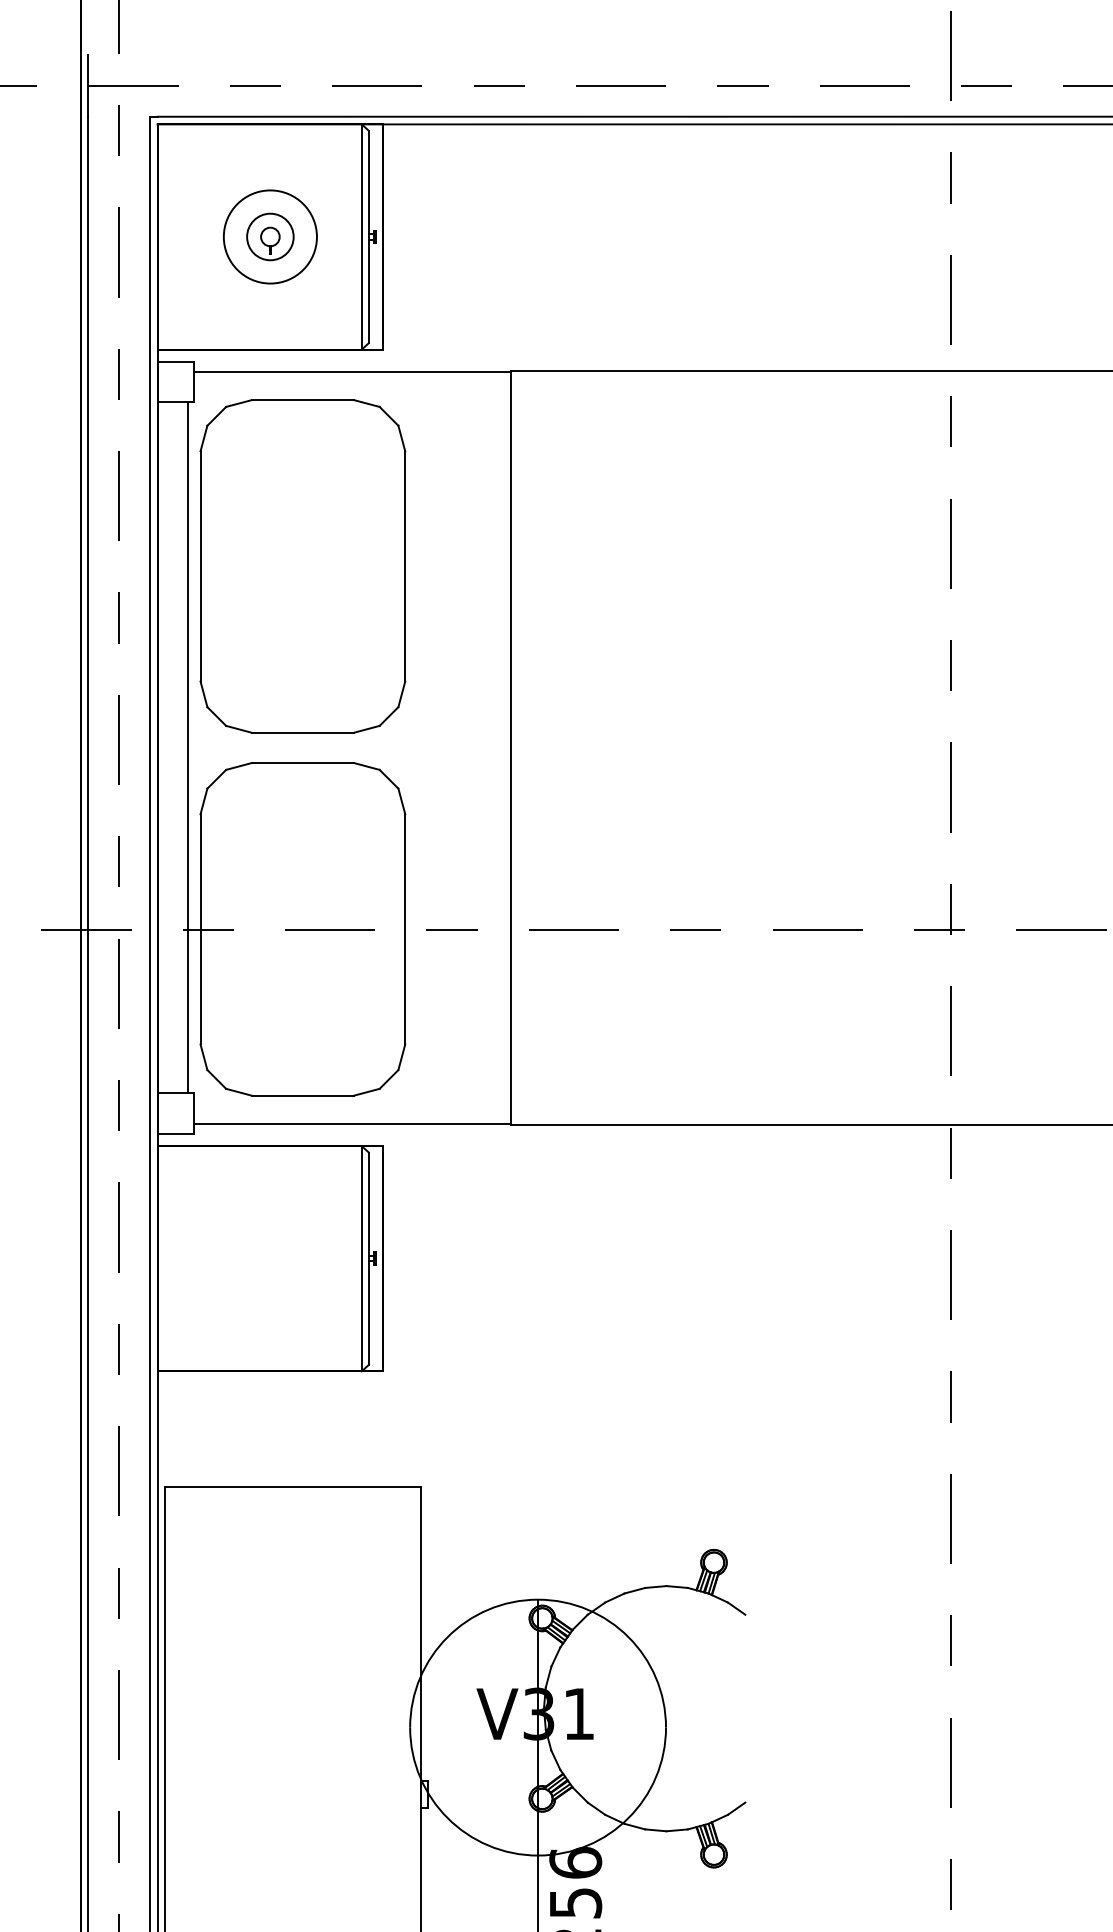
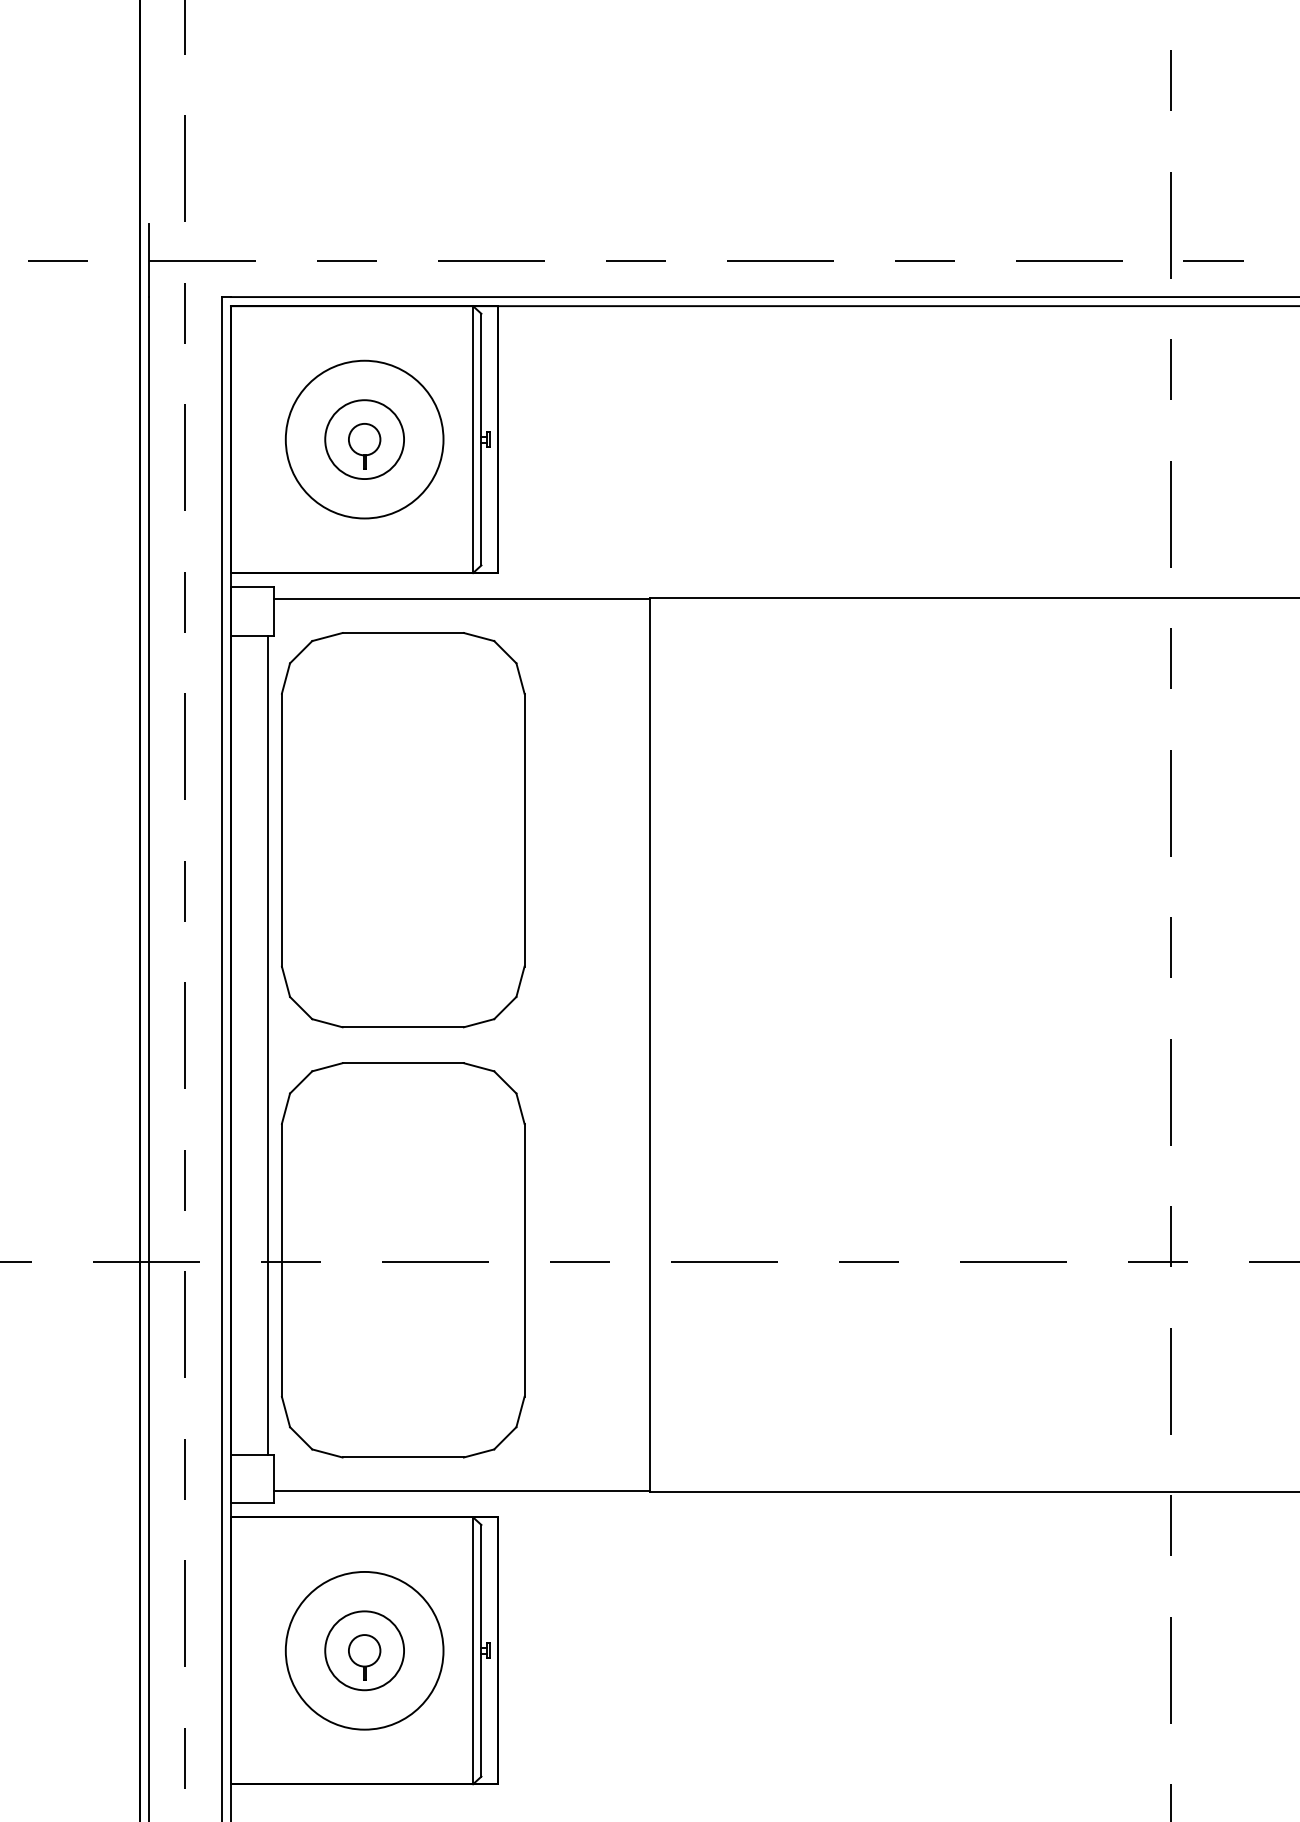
part: (270, 236) -> (364, 439), size x1.43
part: (270, 1258) -> (364, 1650), added

